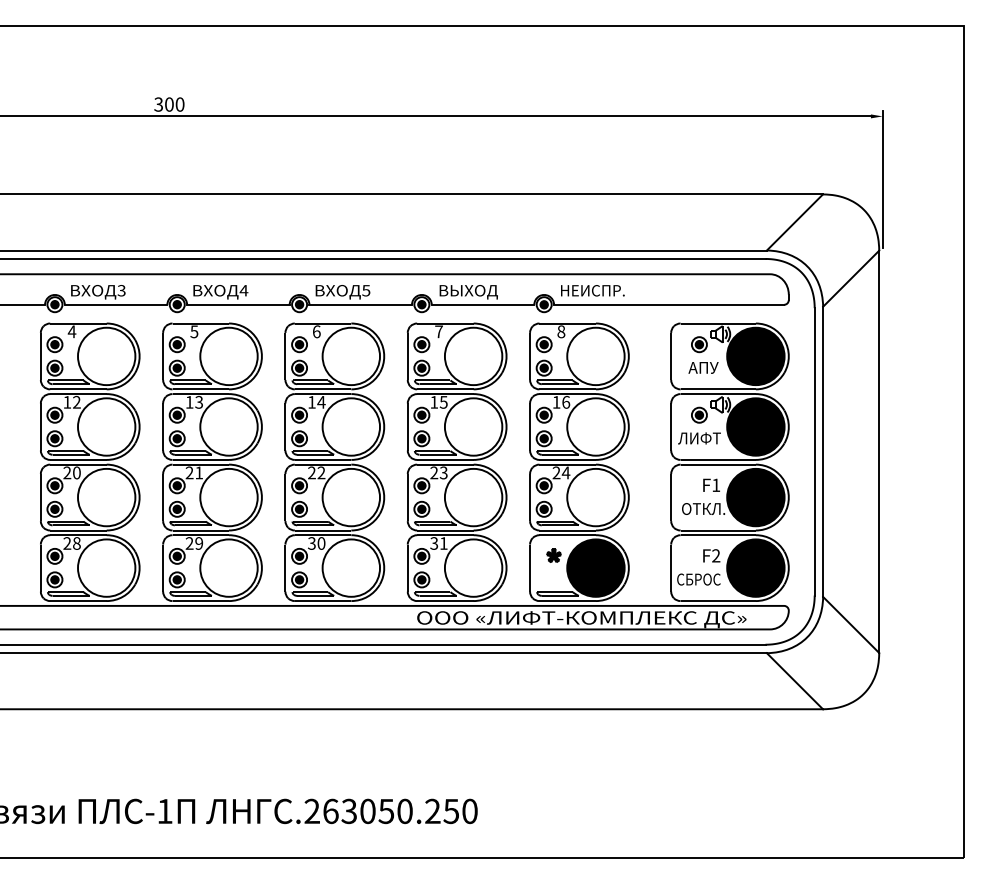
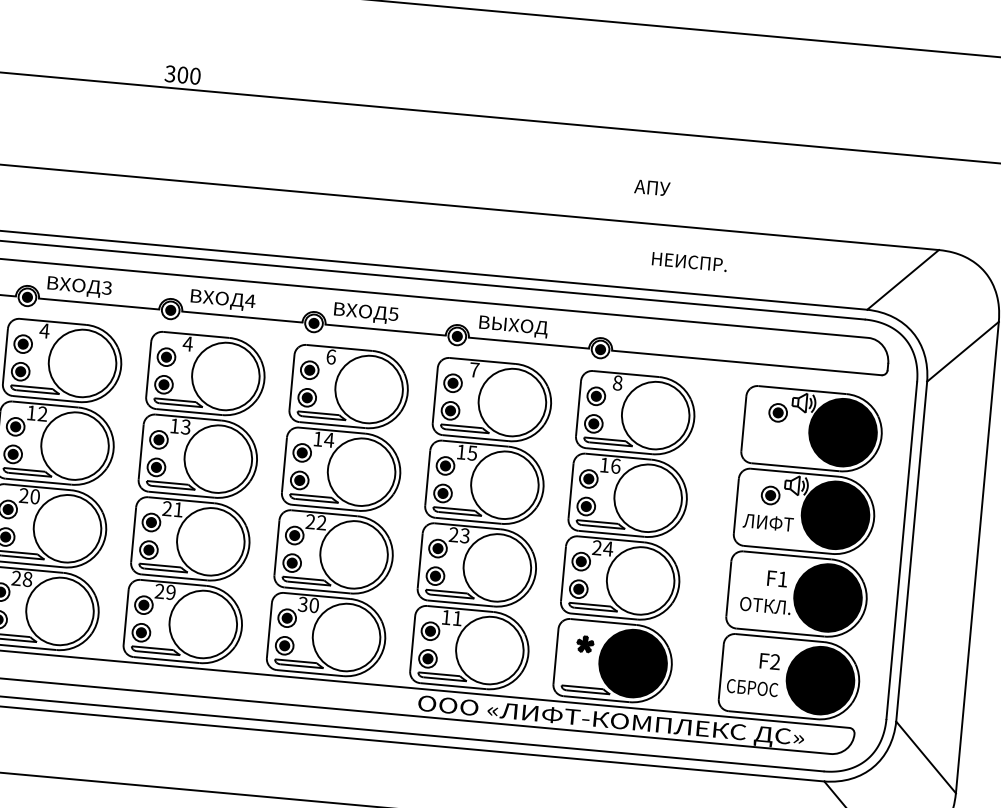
text: (592, 290) -> (689, 261), moved
text: (194, 331) -> (188, 343), 5 -> 4
text: (703, 367) -> (652, 187), moved
text: (434, 543) -> (446, 617), 31 -> 11

